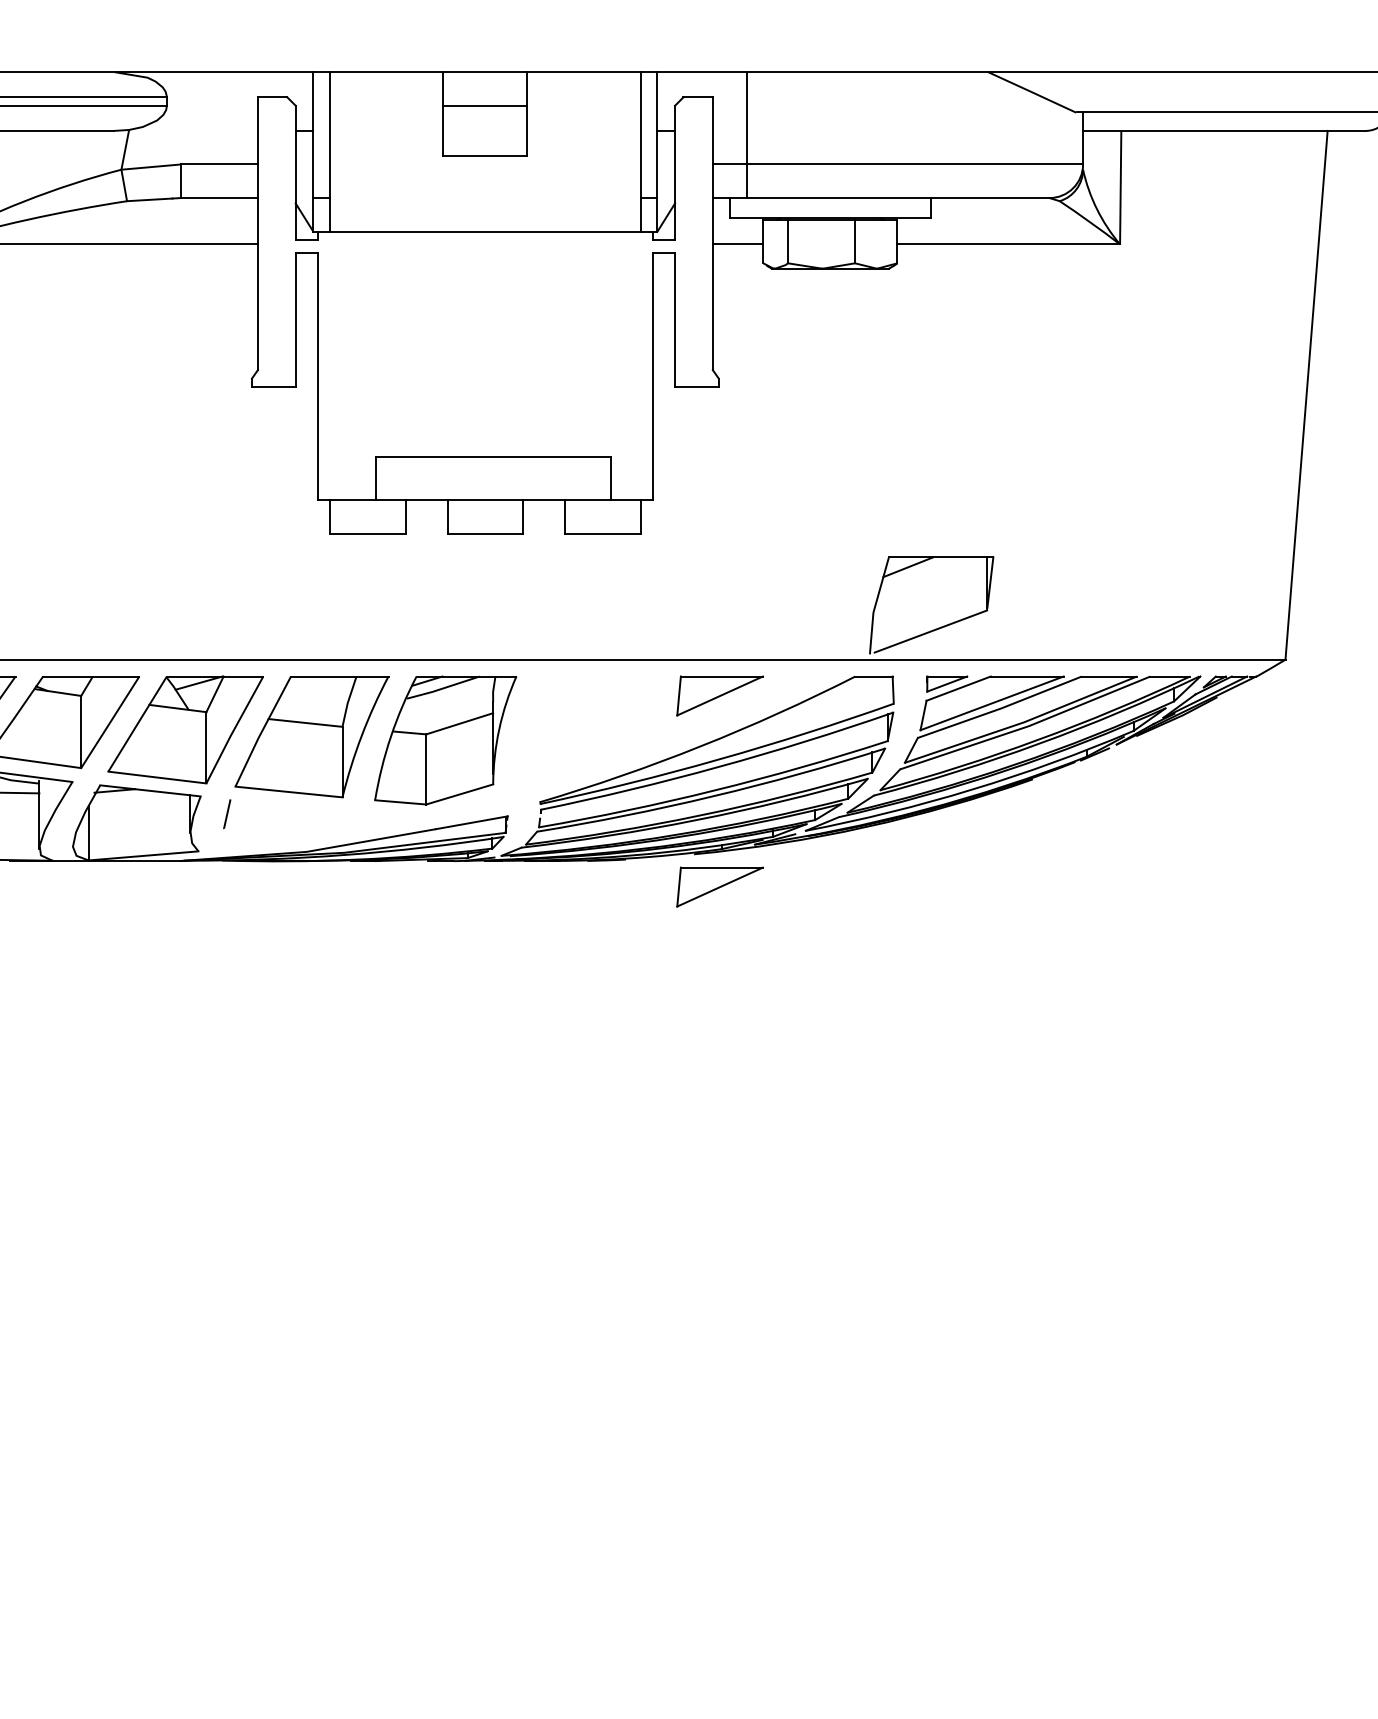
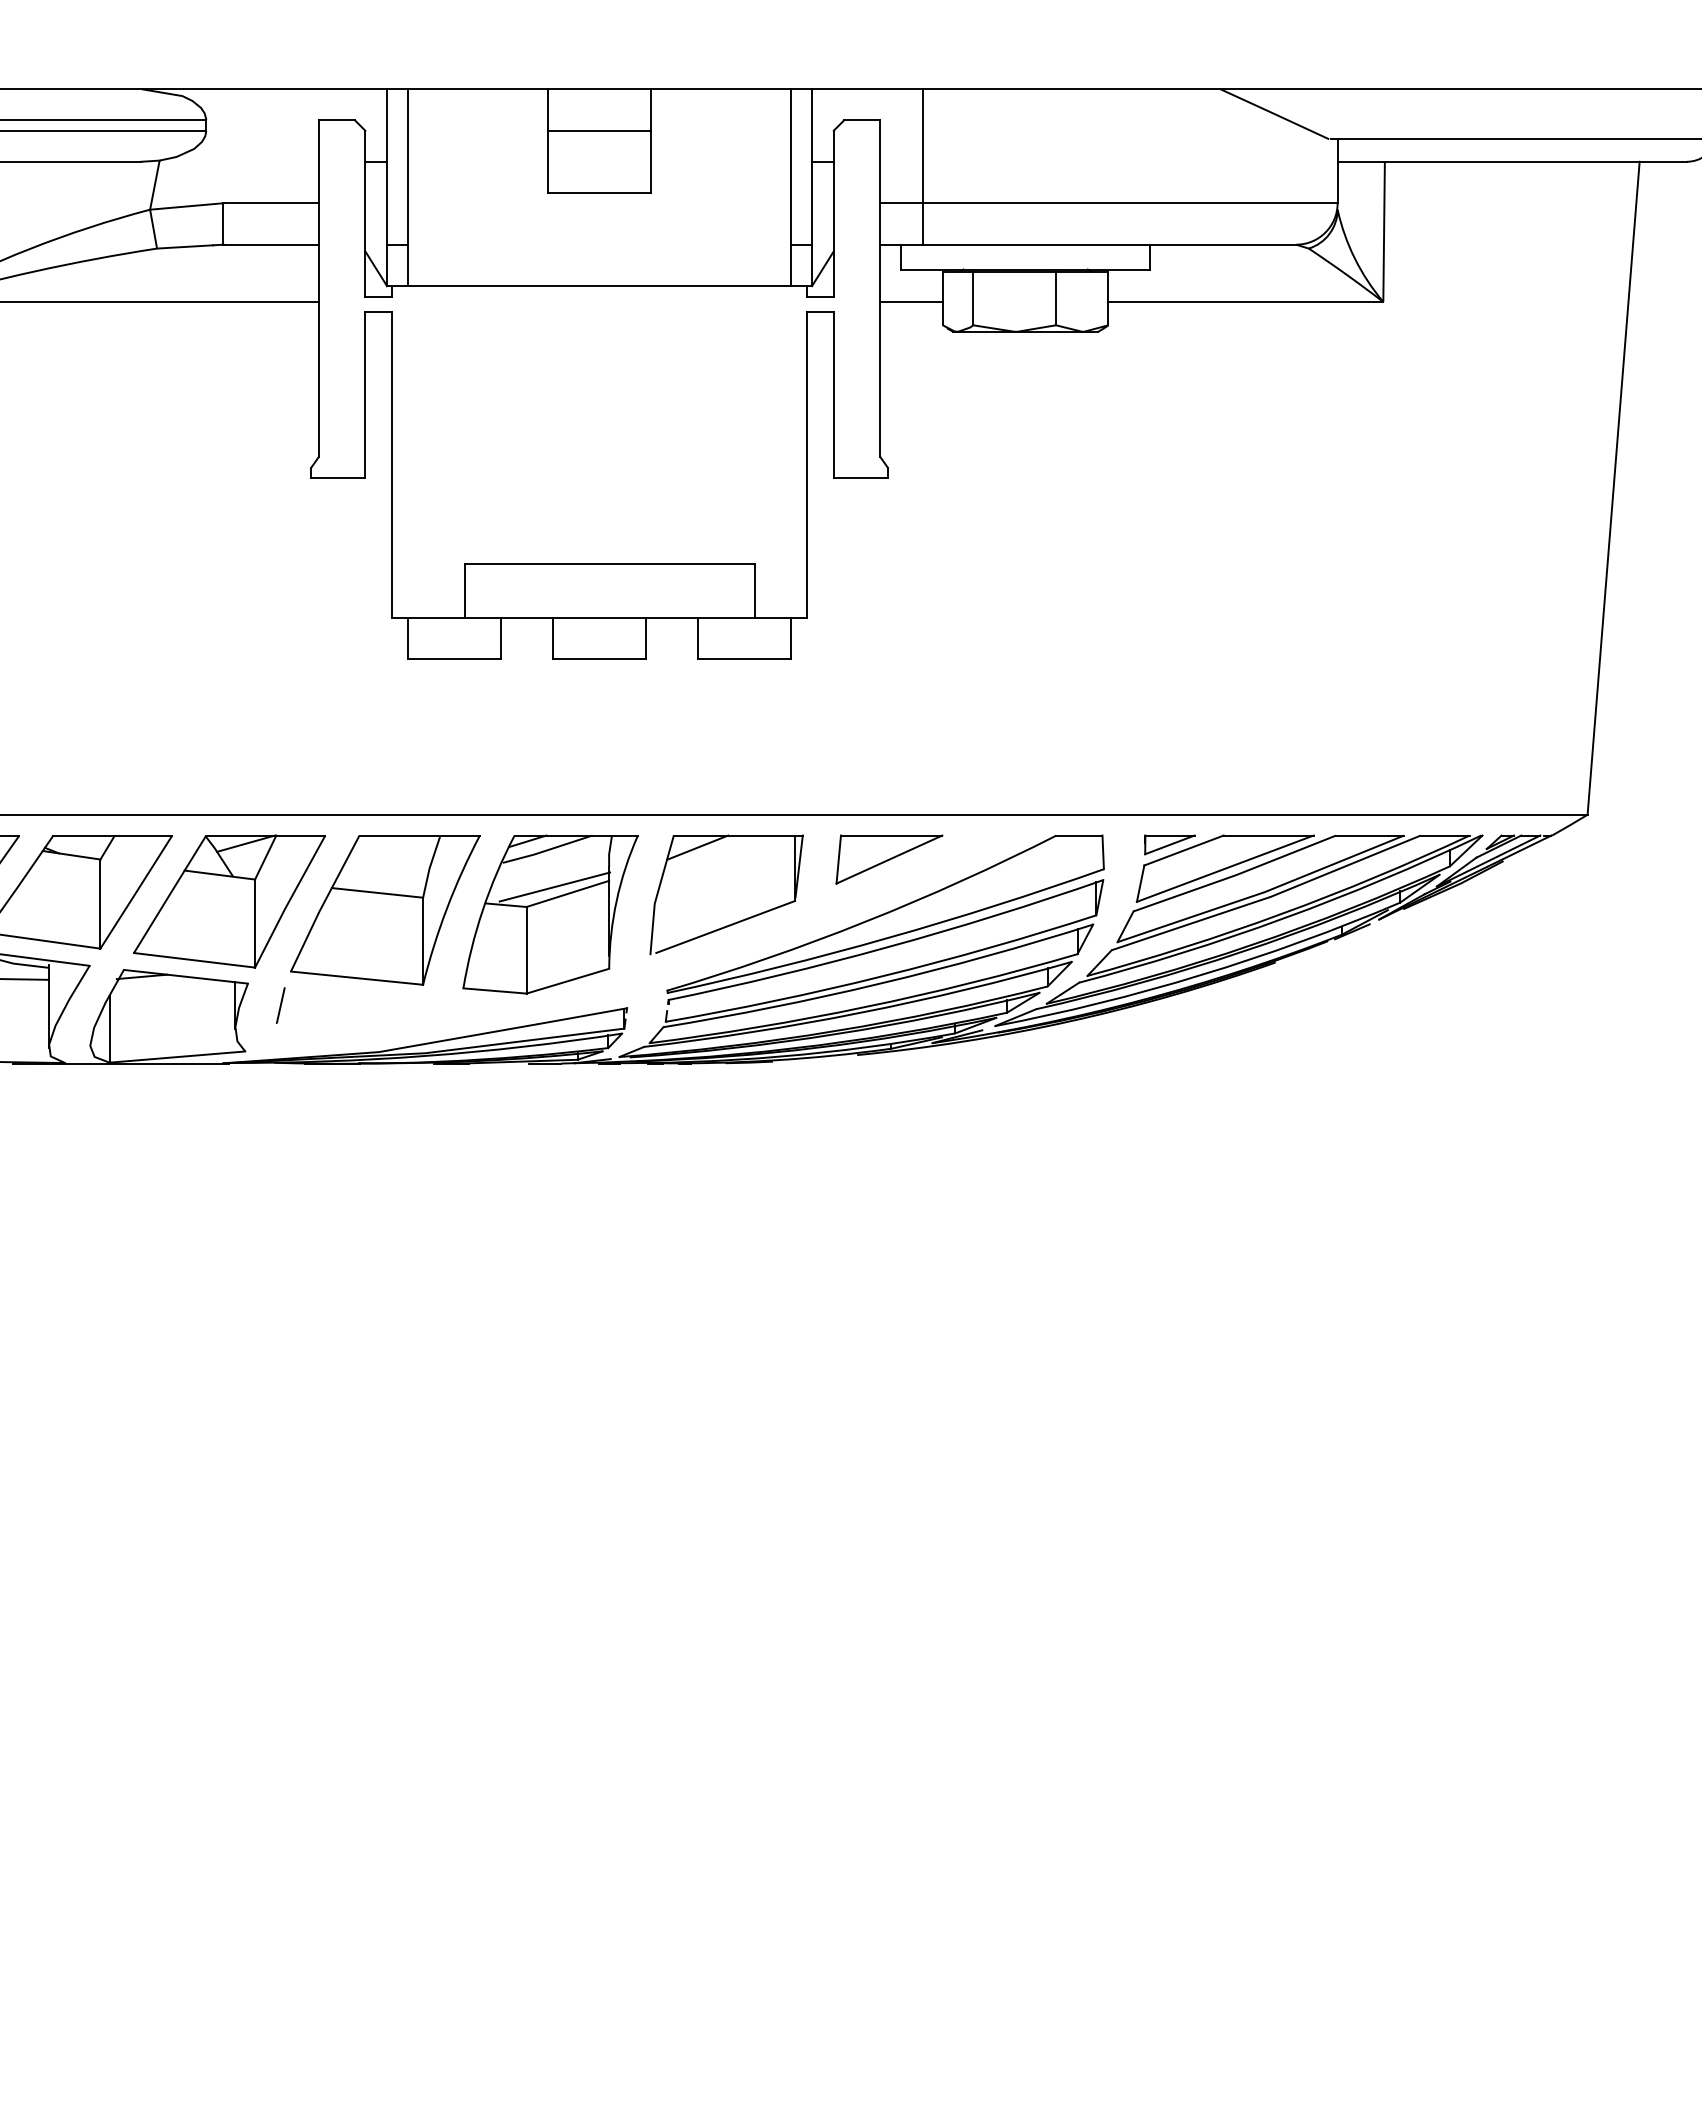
part: (942, 626) -> (739, 920), moved
line: (448, 717) -> (554, 886), added
part: (720, 887) -> (889, 1095), removed

